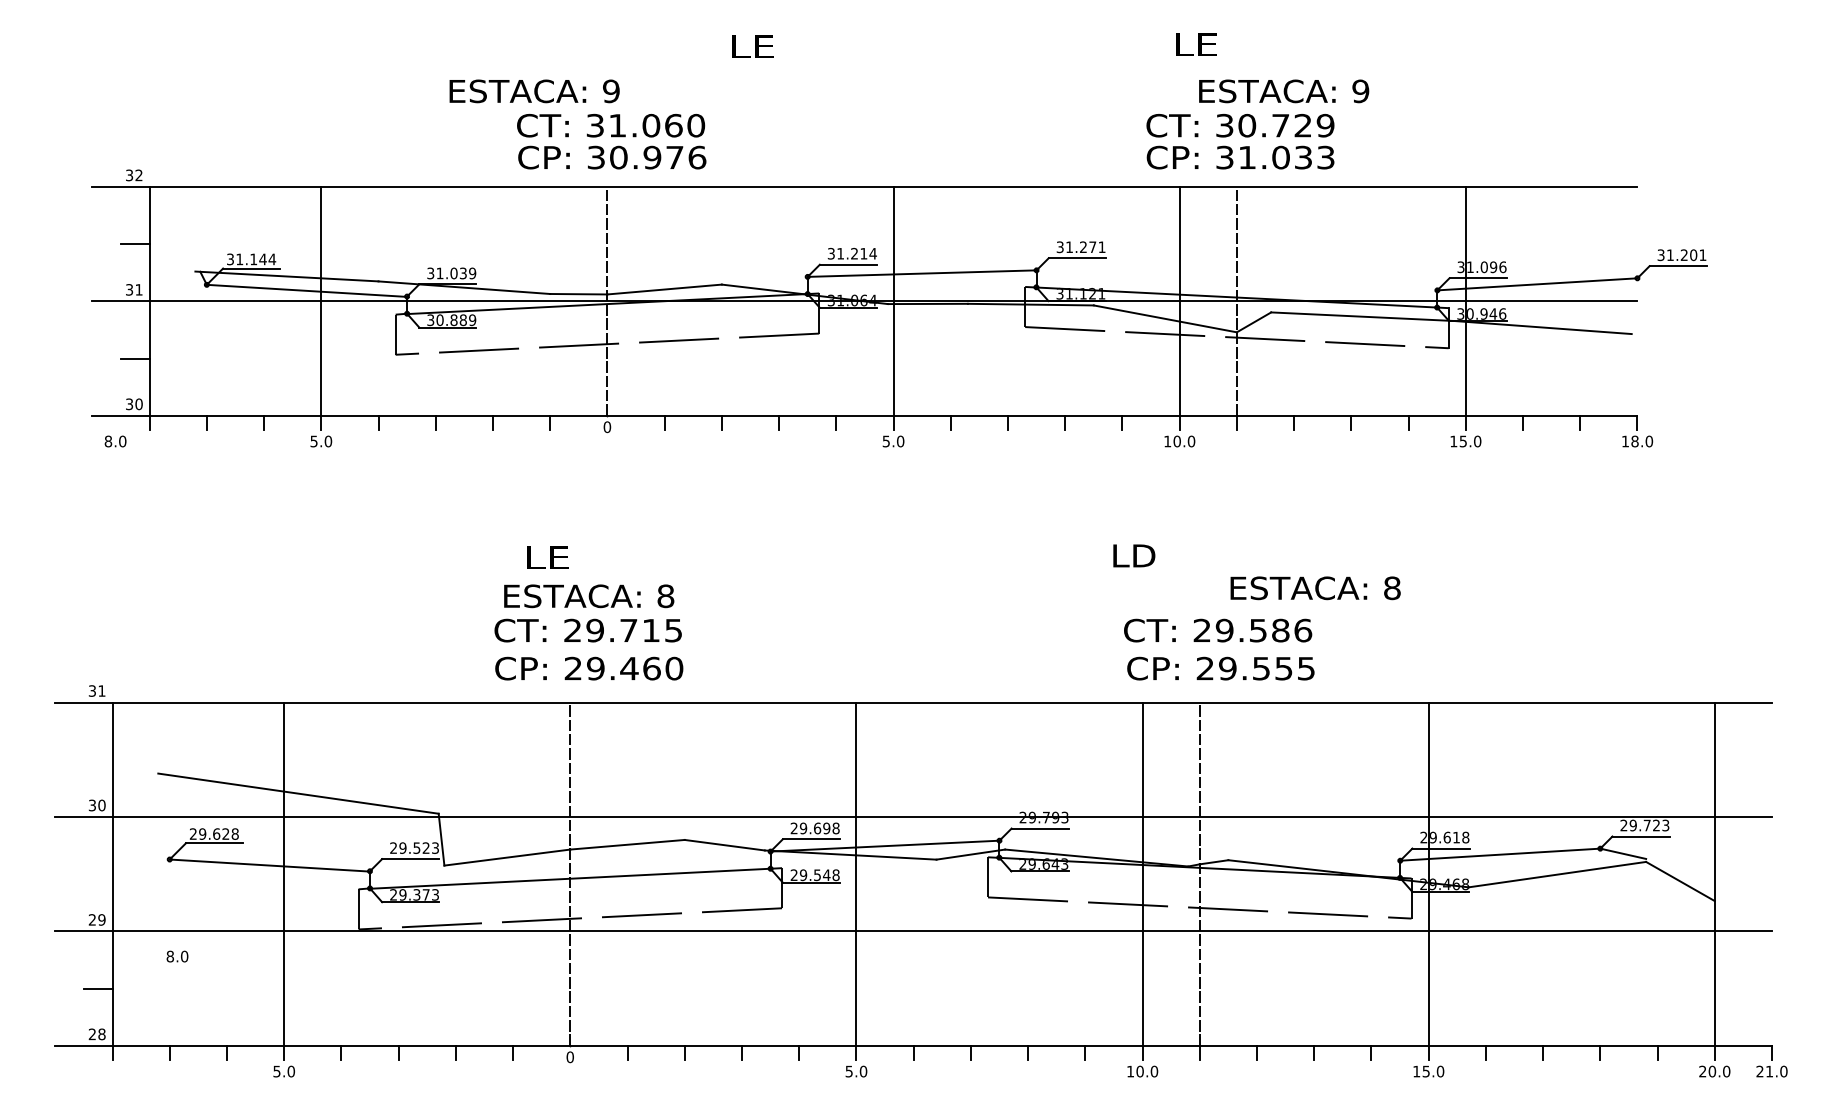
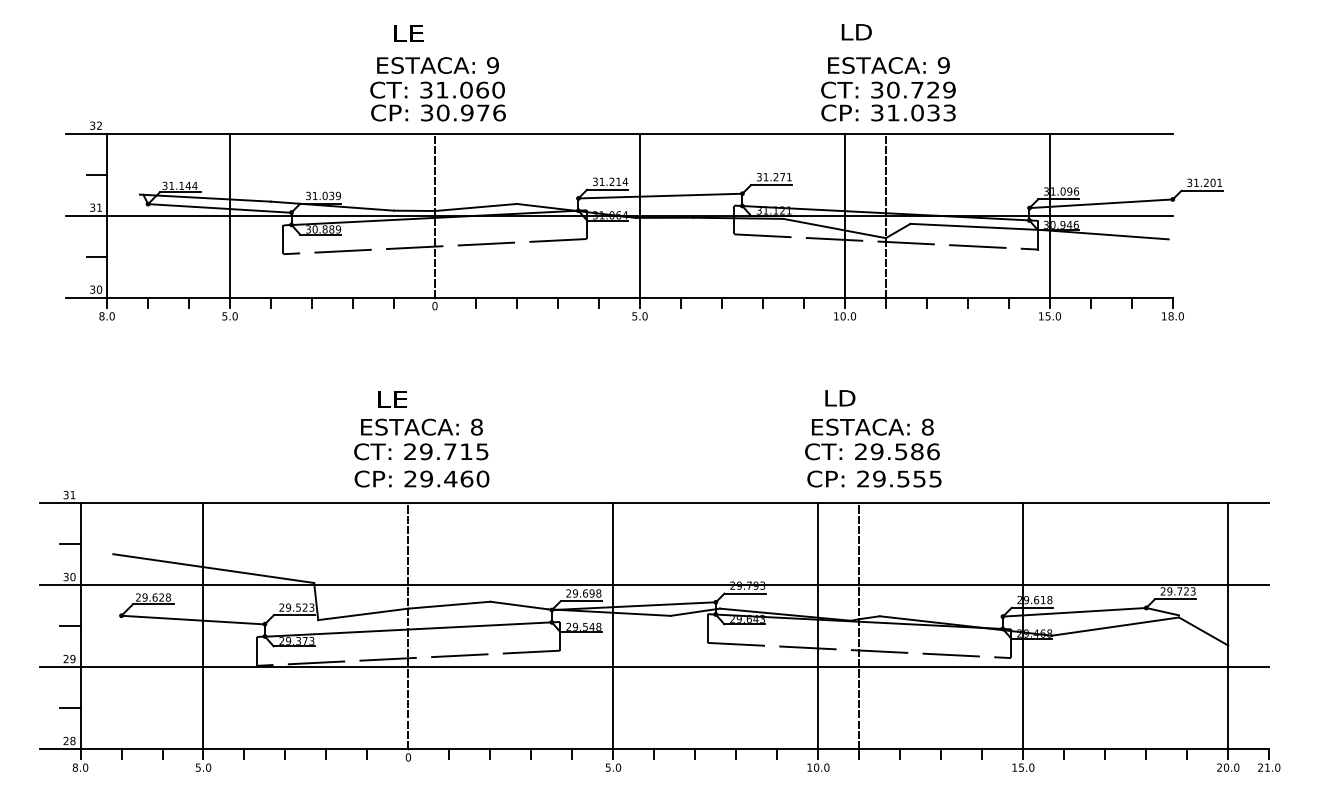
text: (1196, 44) -> (856, 31), LE -> LD
text: (752, 46) -> (408, 33), moved
text: (534, 91) -> (437, 65), moved
text: (1284, 91) -> (889, 65), moved
text: (115, 441) -> (107, 316), moved
text: (1134, 555) -> (840, 398), moved
text: (1315, 588) -> (872, 427), moved
line: (97, 759) -> (69, 544), added
line: (97, 874) -> (69, 626), added
text: (177, 956) -> (80, 767), moved

